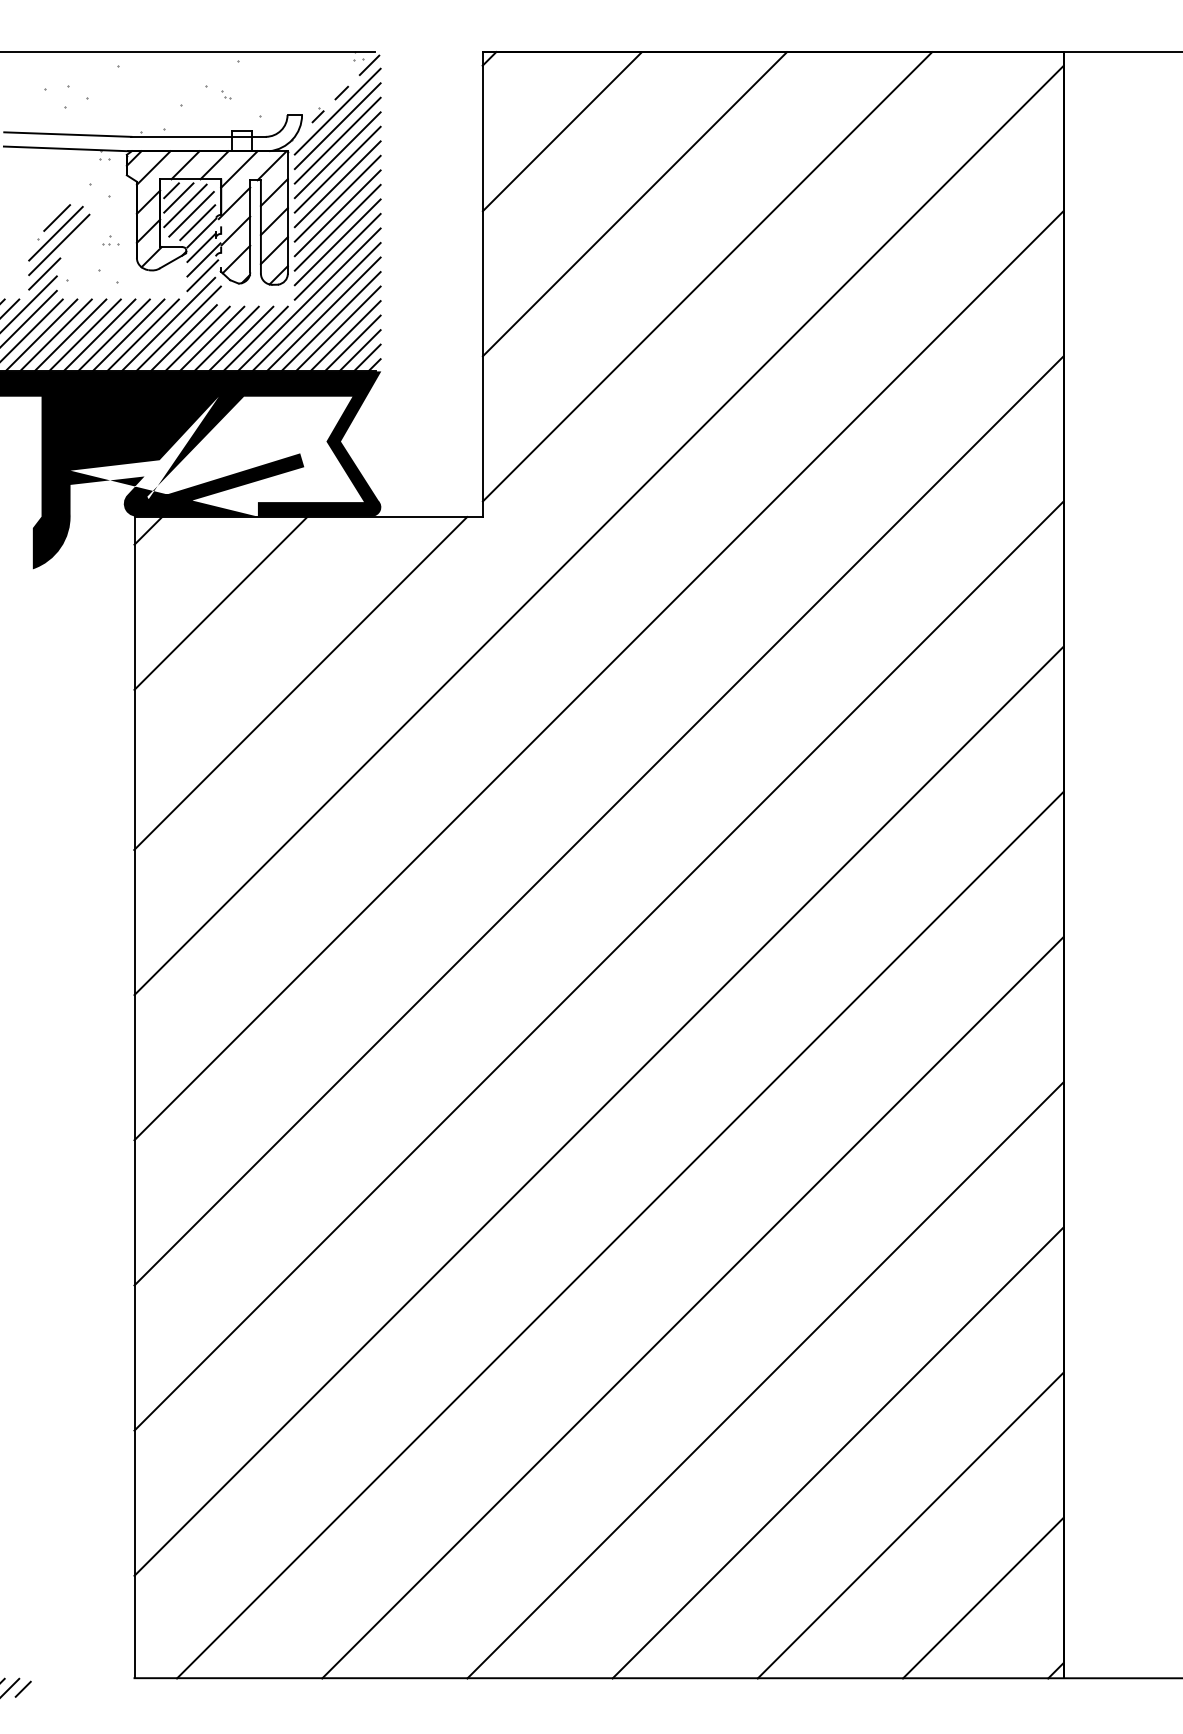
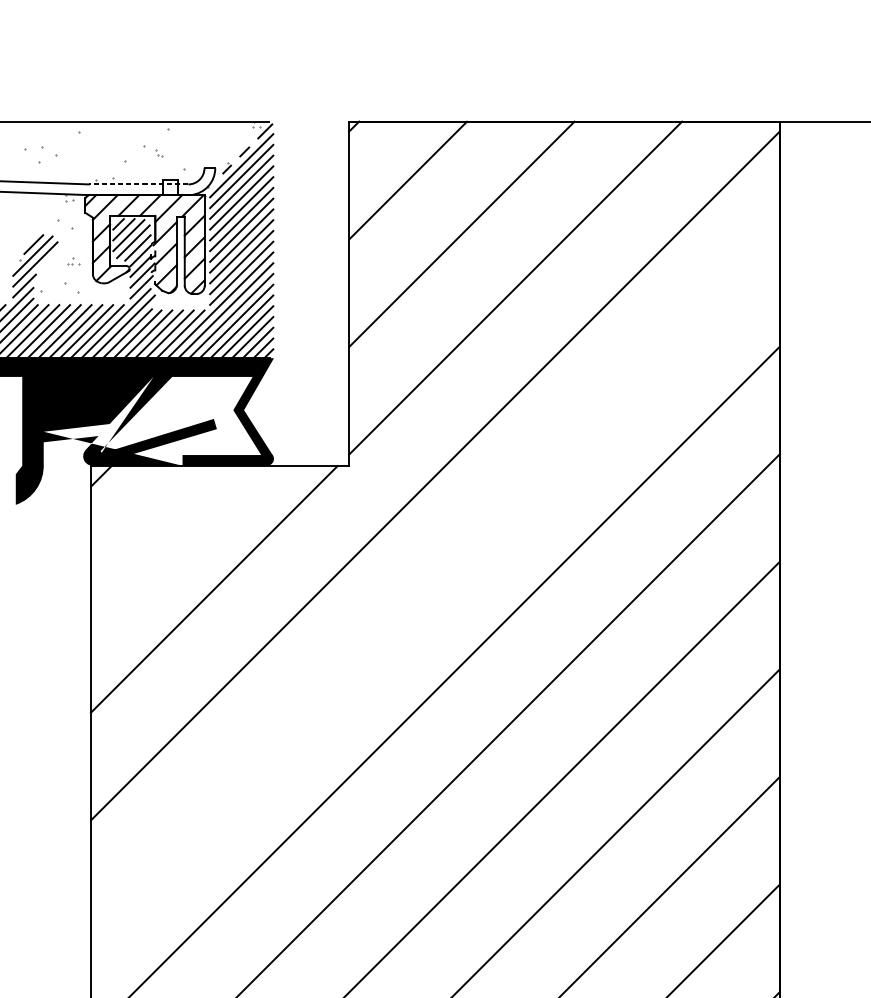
line: (198, 136) -> (138, 184), solid -> dashed
line: (220, 602) -> (154, 529), removed
line: (598, 675) -> (434, 583), removed

